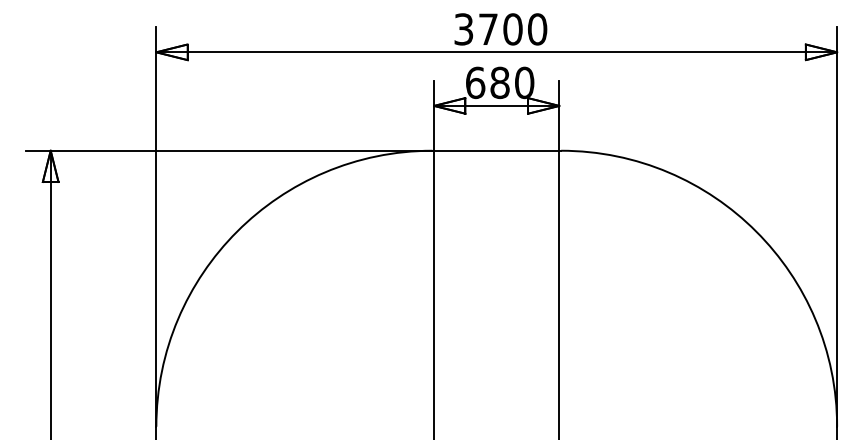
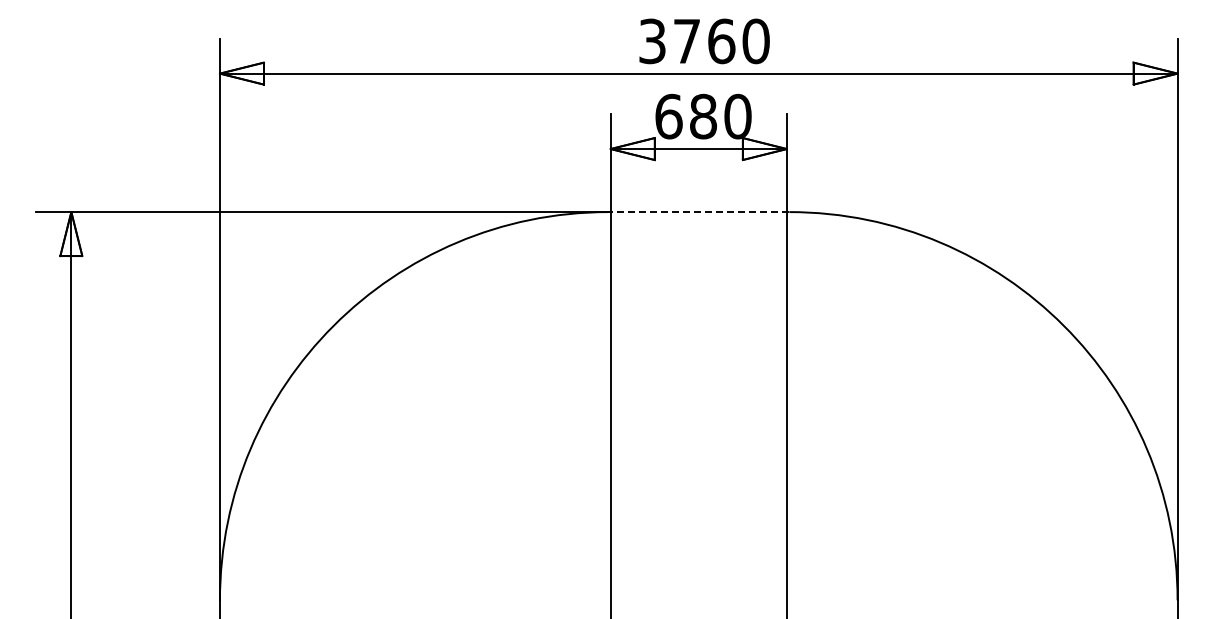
text: (512, 28) -> (721, 40), 3700 -> 3760
line: (496, 151) -> (698, 212), solid -> dashed

